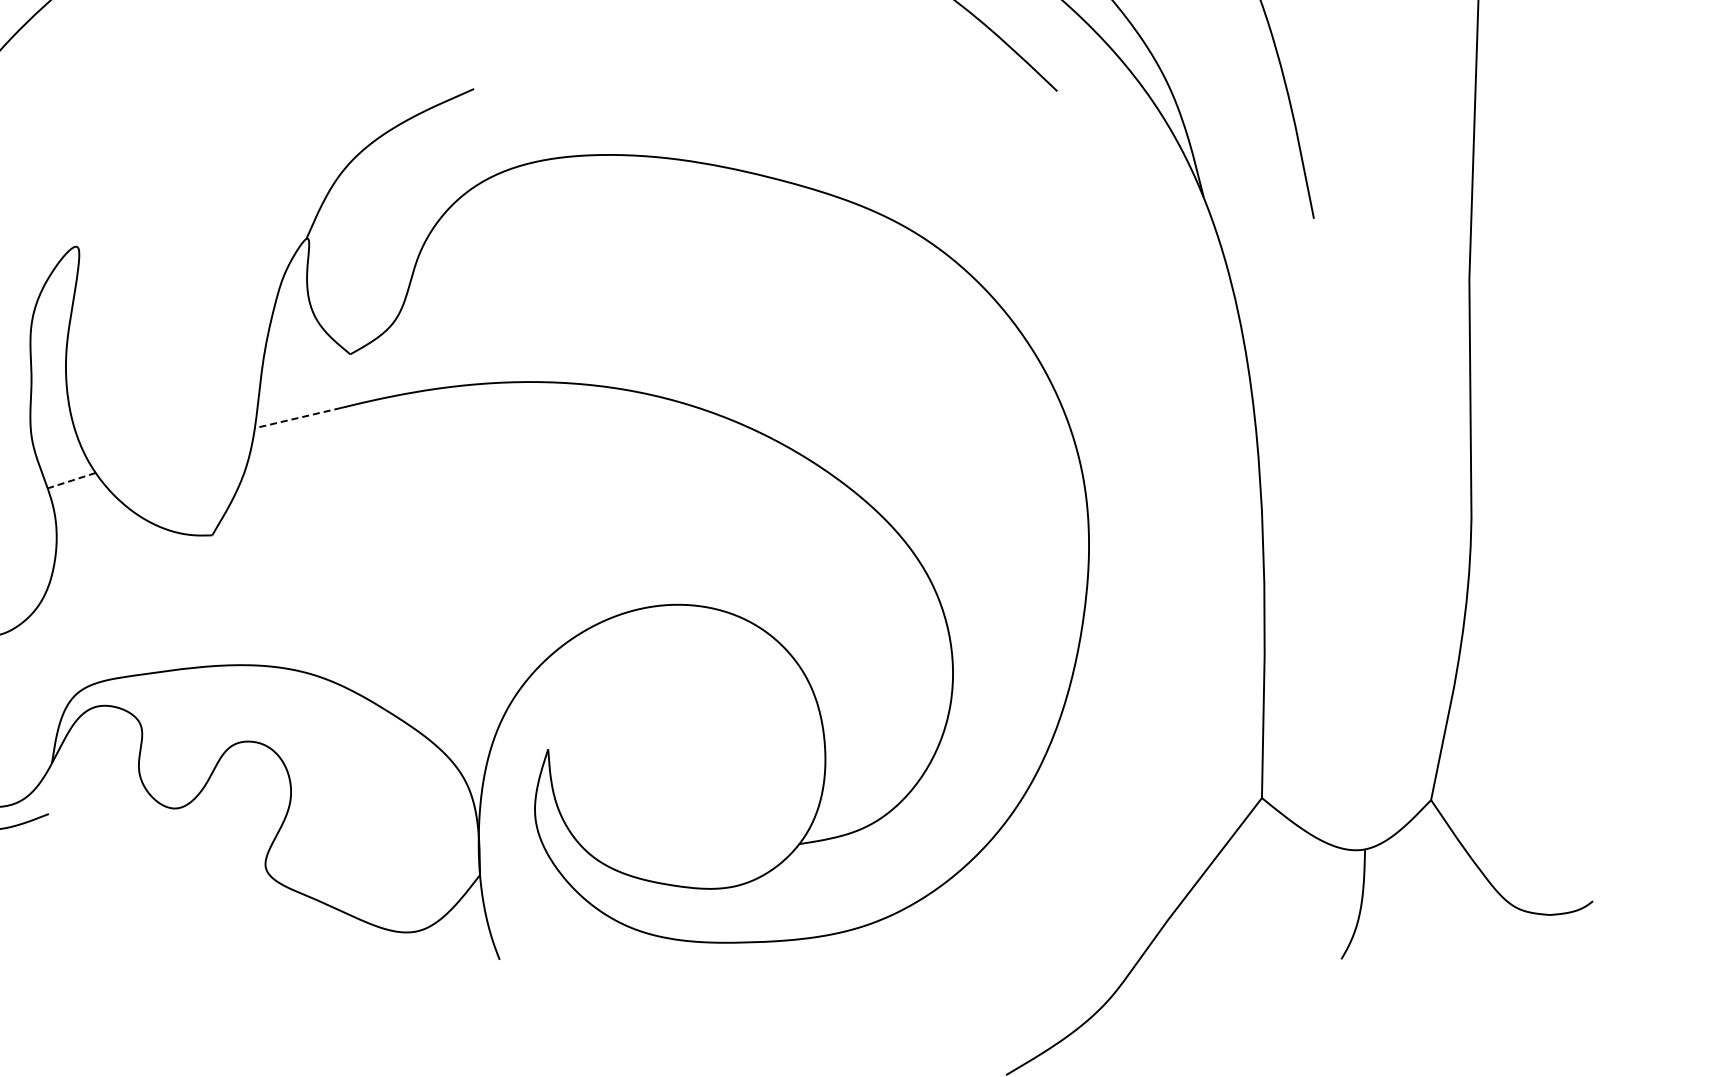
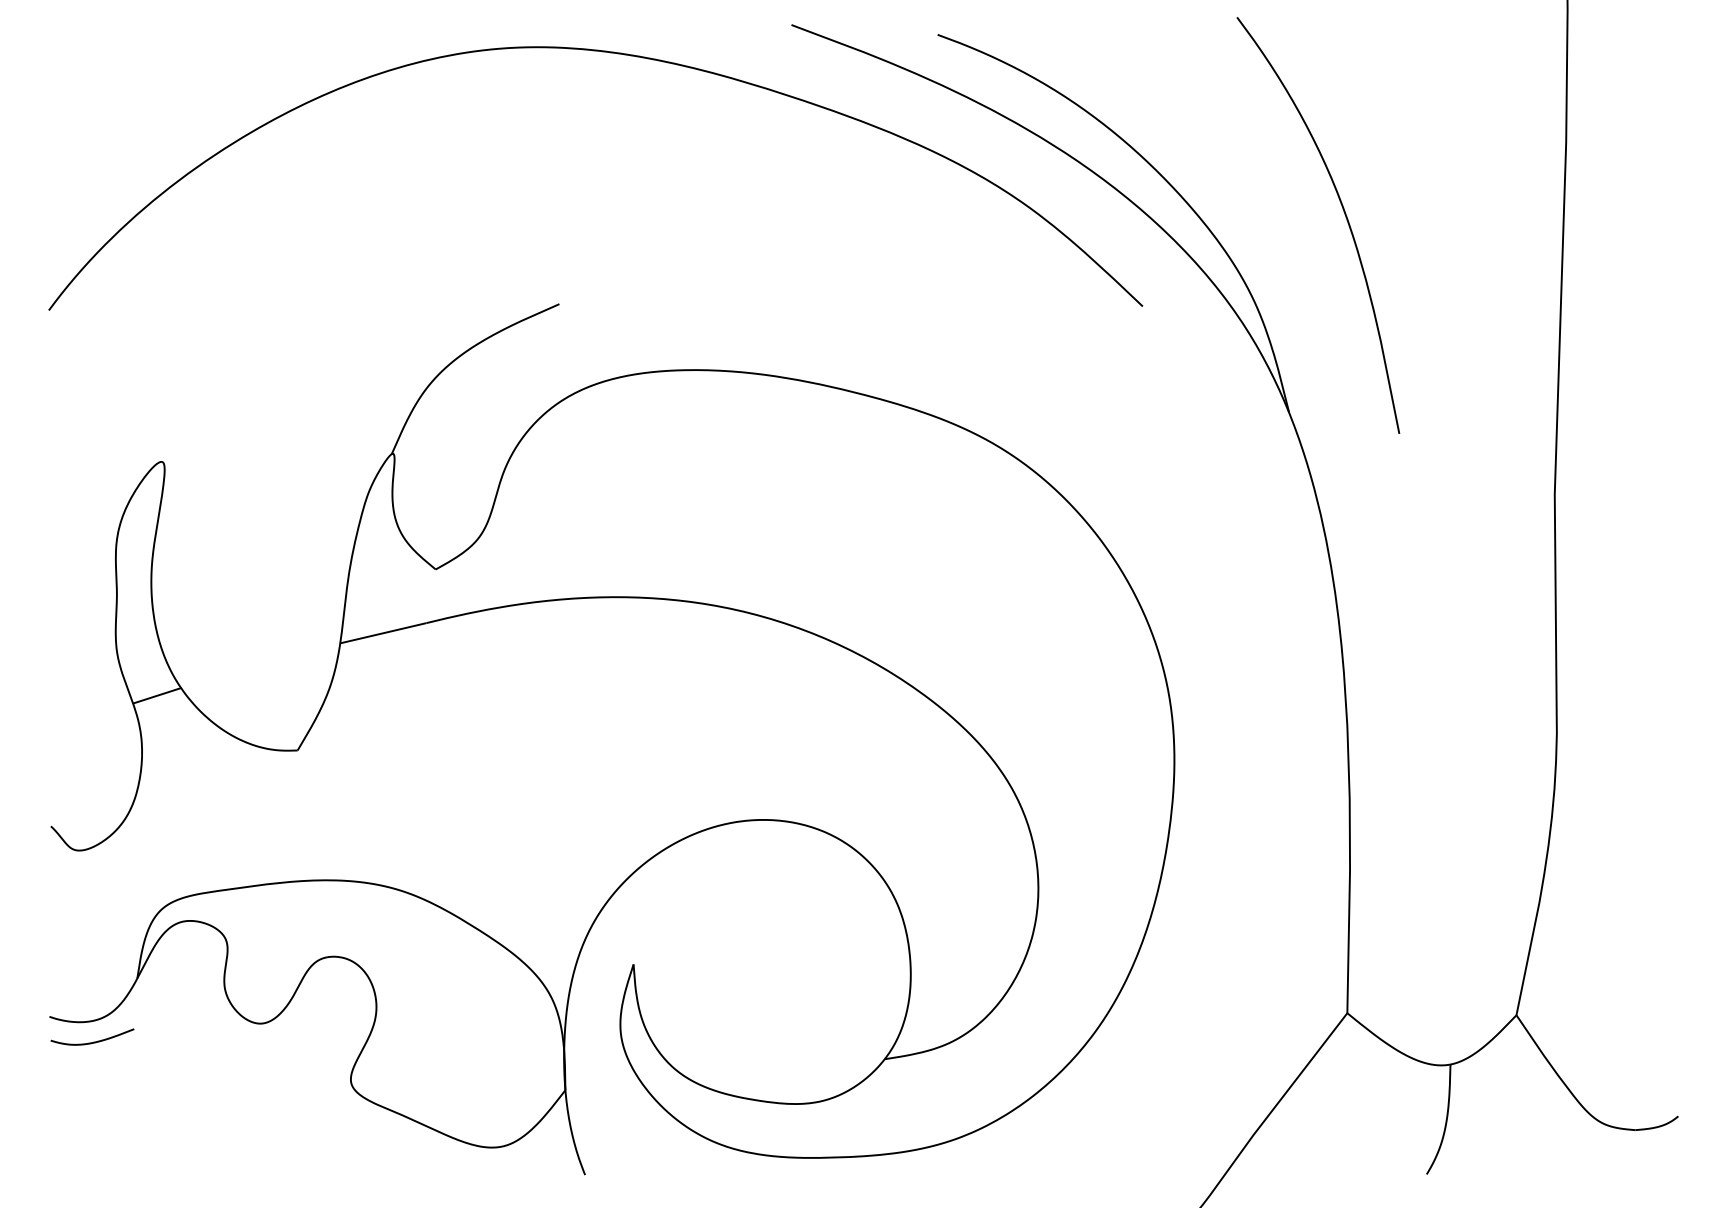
line: (297, 418) -> (382, 633), dashed -> solid
line: (71, 480) -> (156, 695), dashed -> solid

